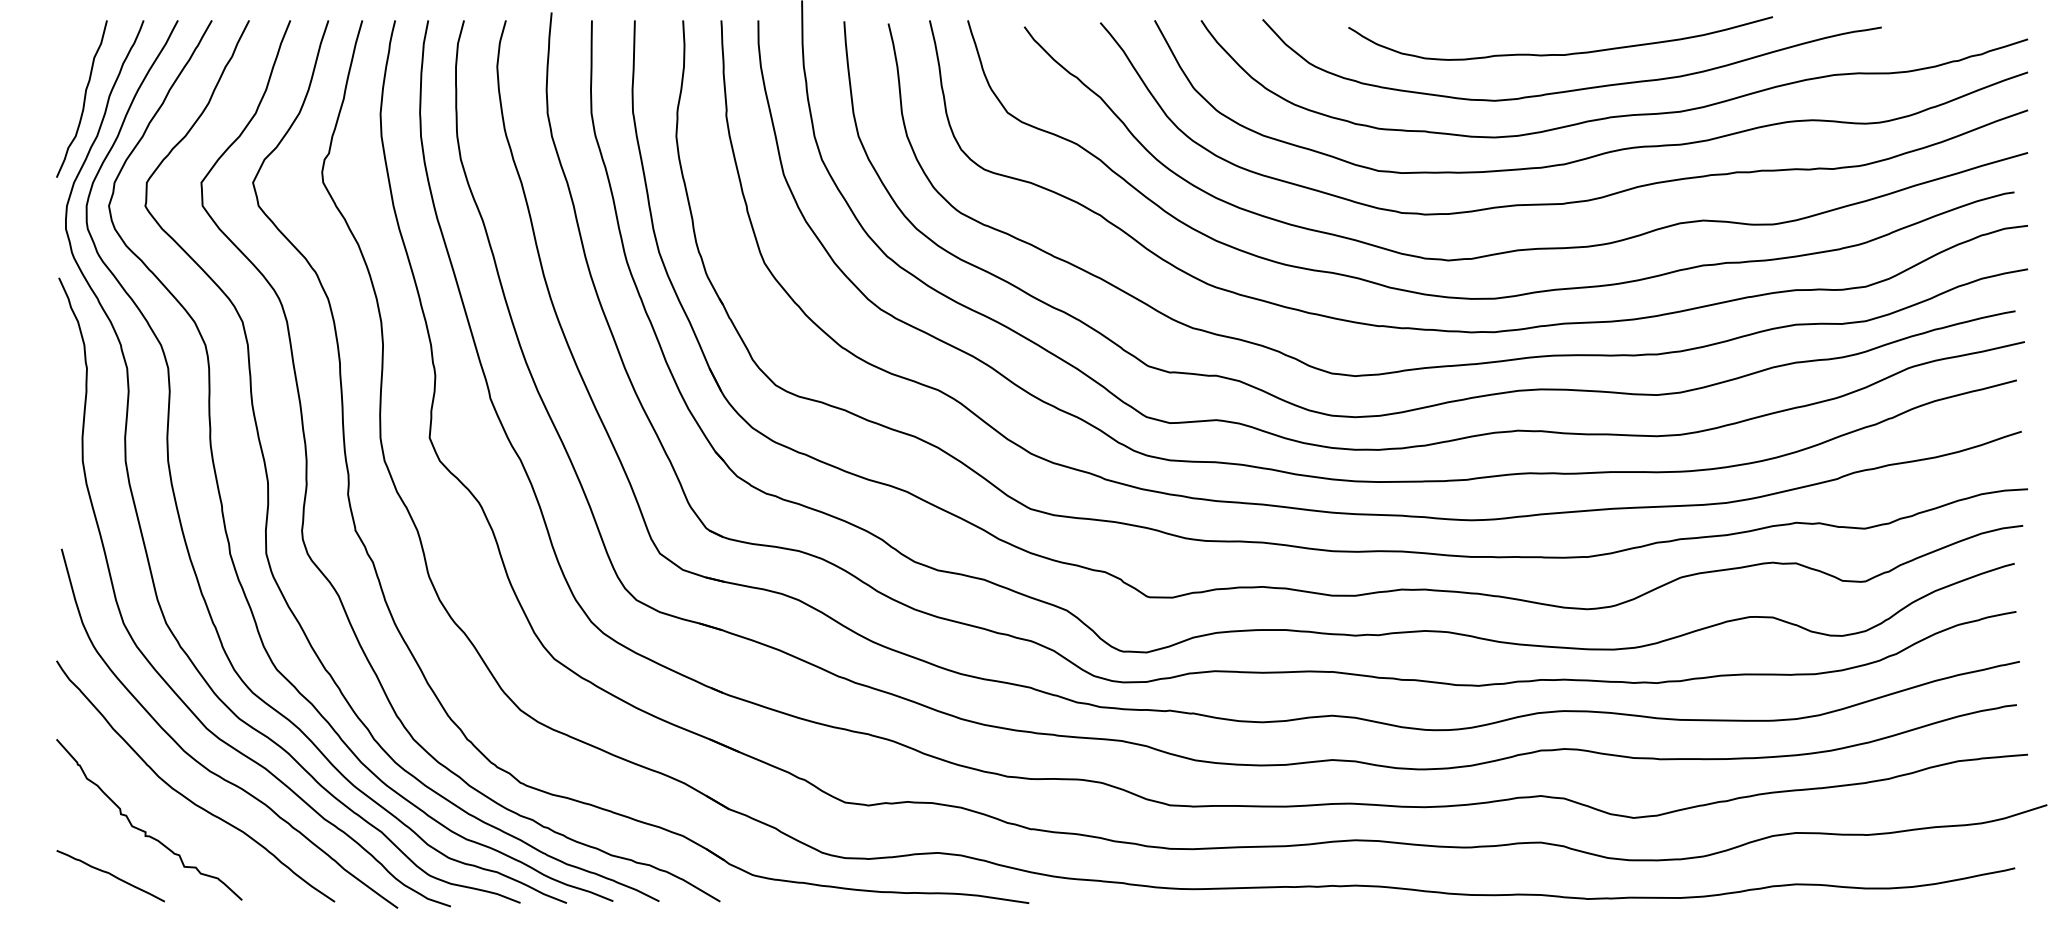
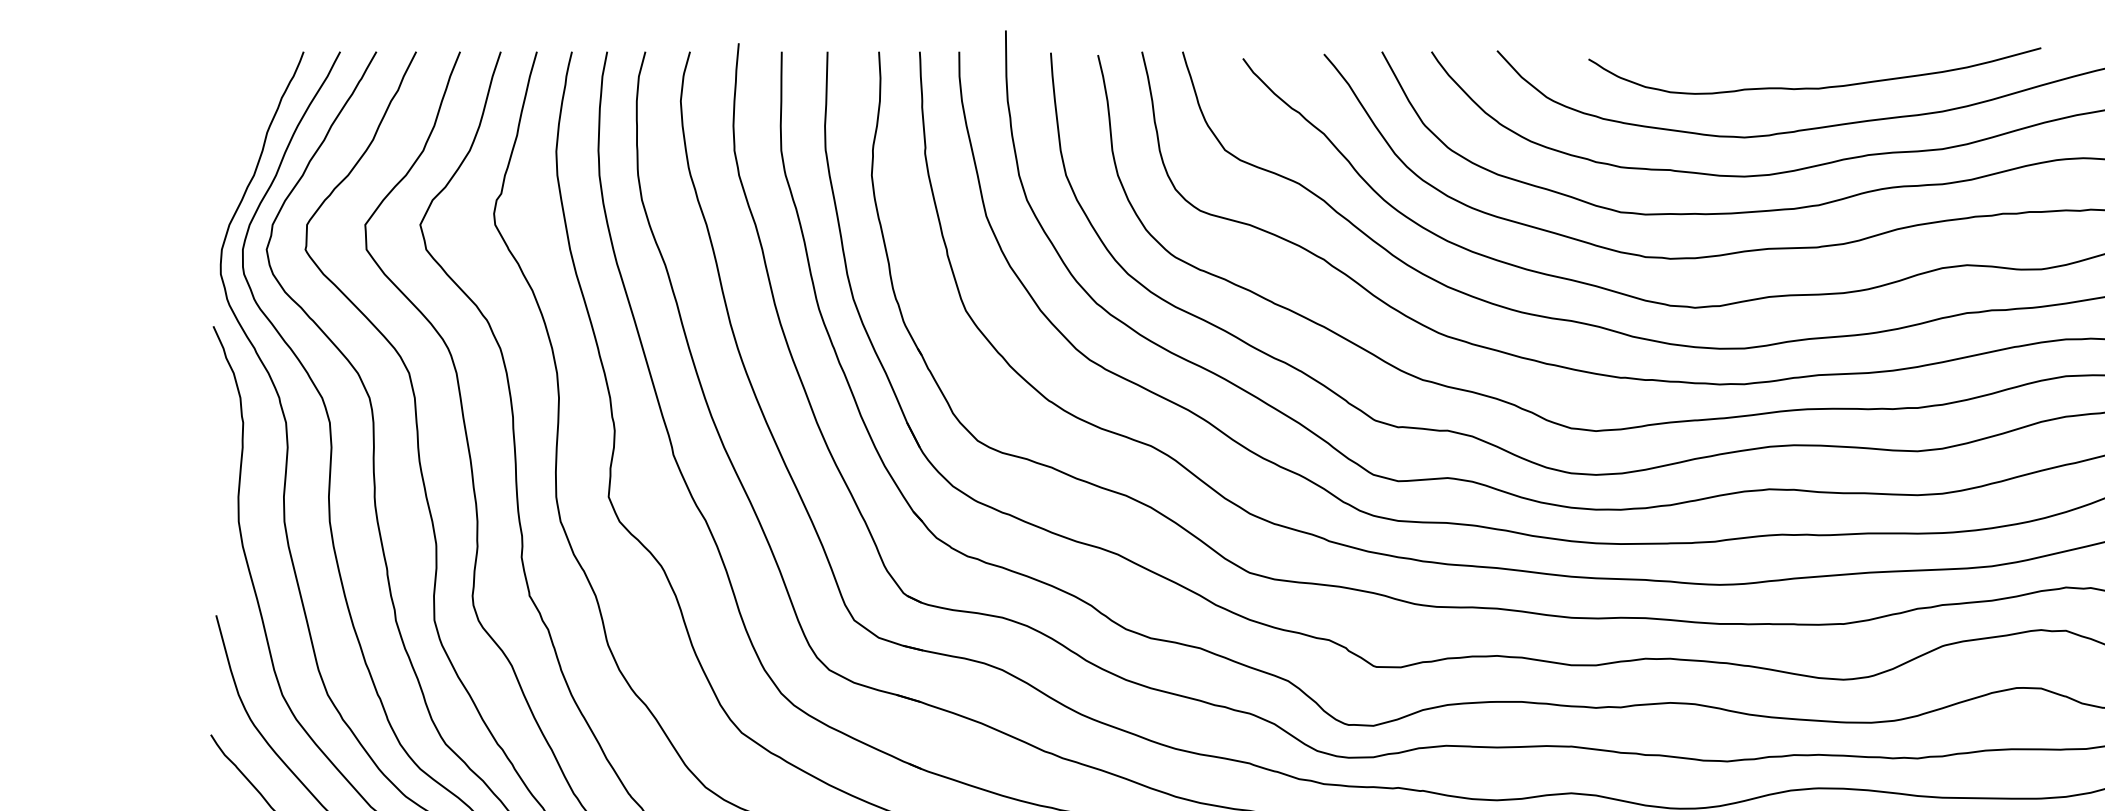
curve: (83, 99) -> (239, 136), removed

